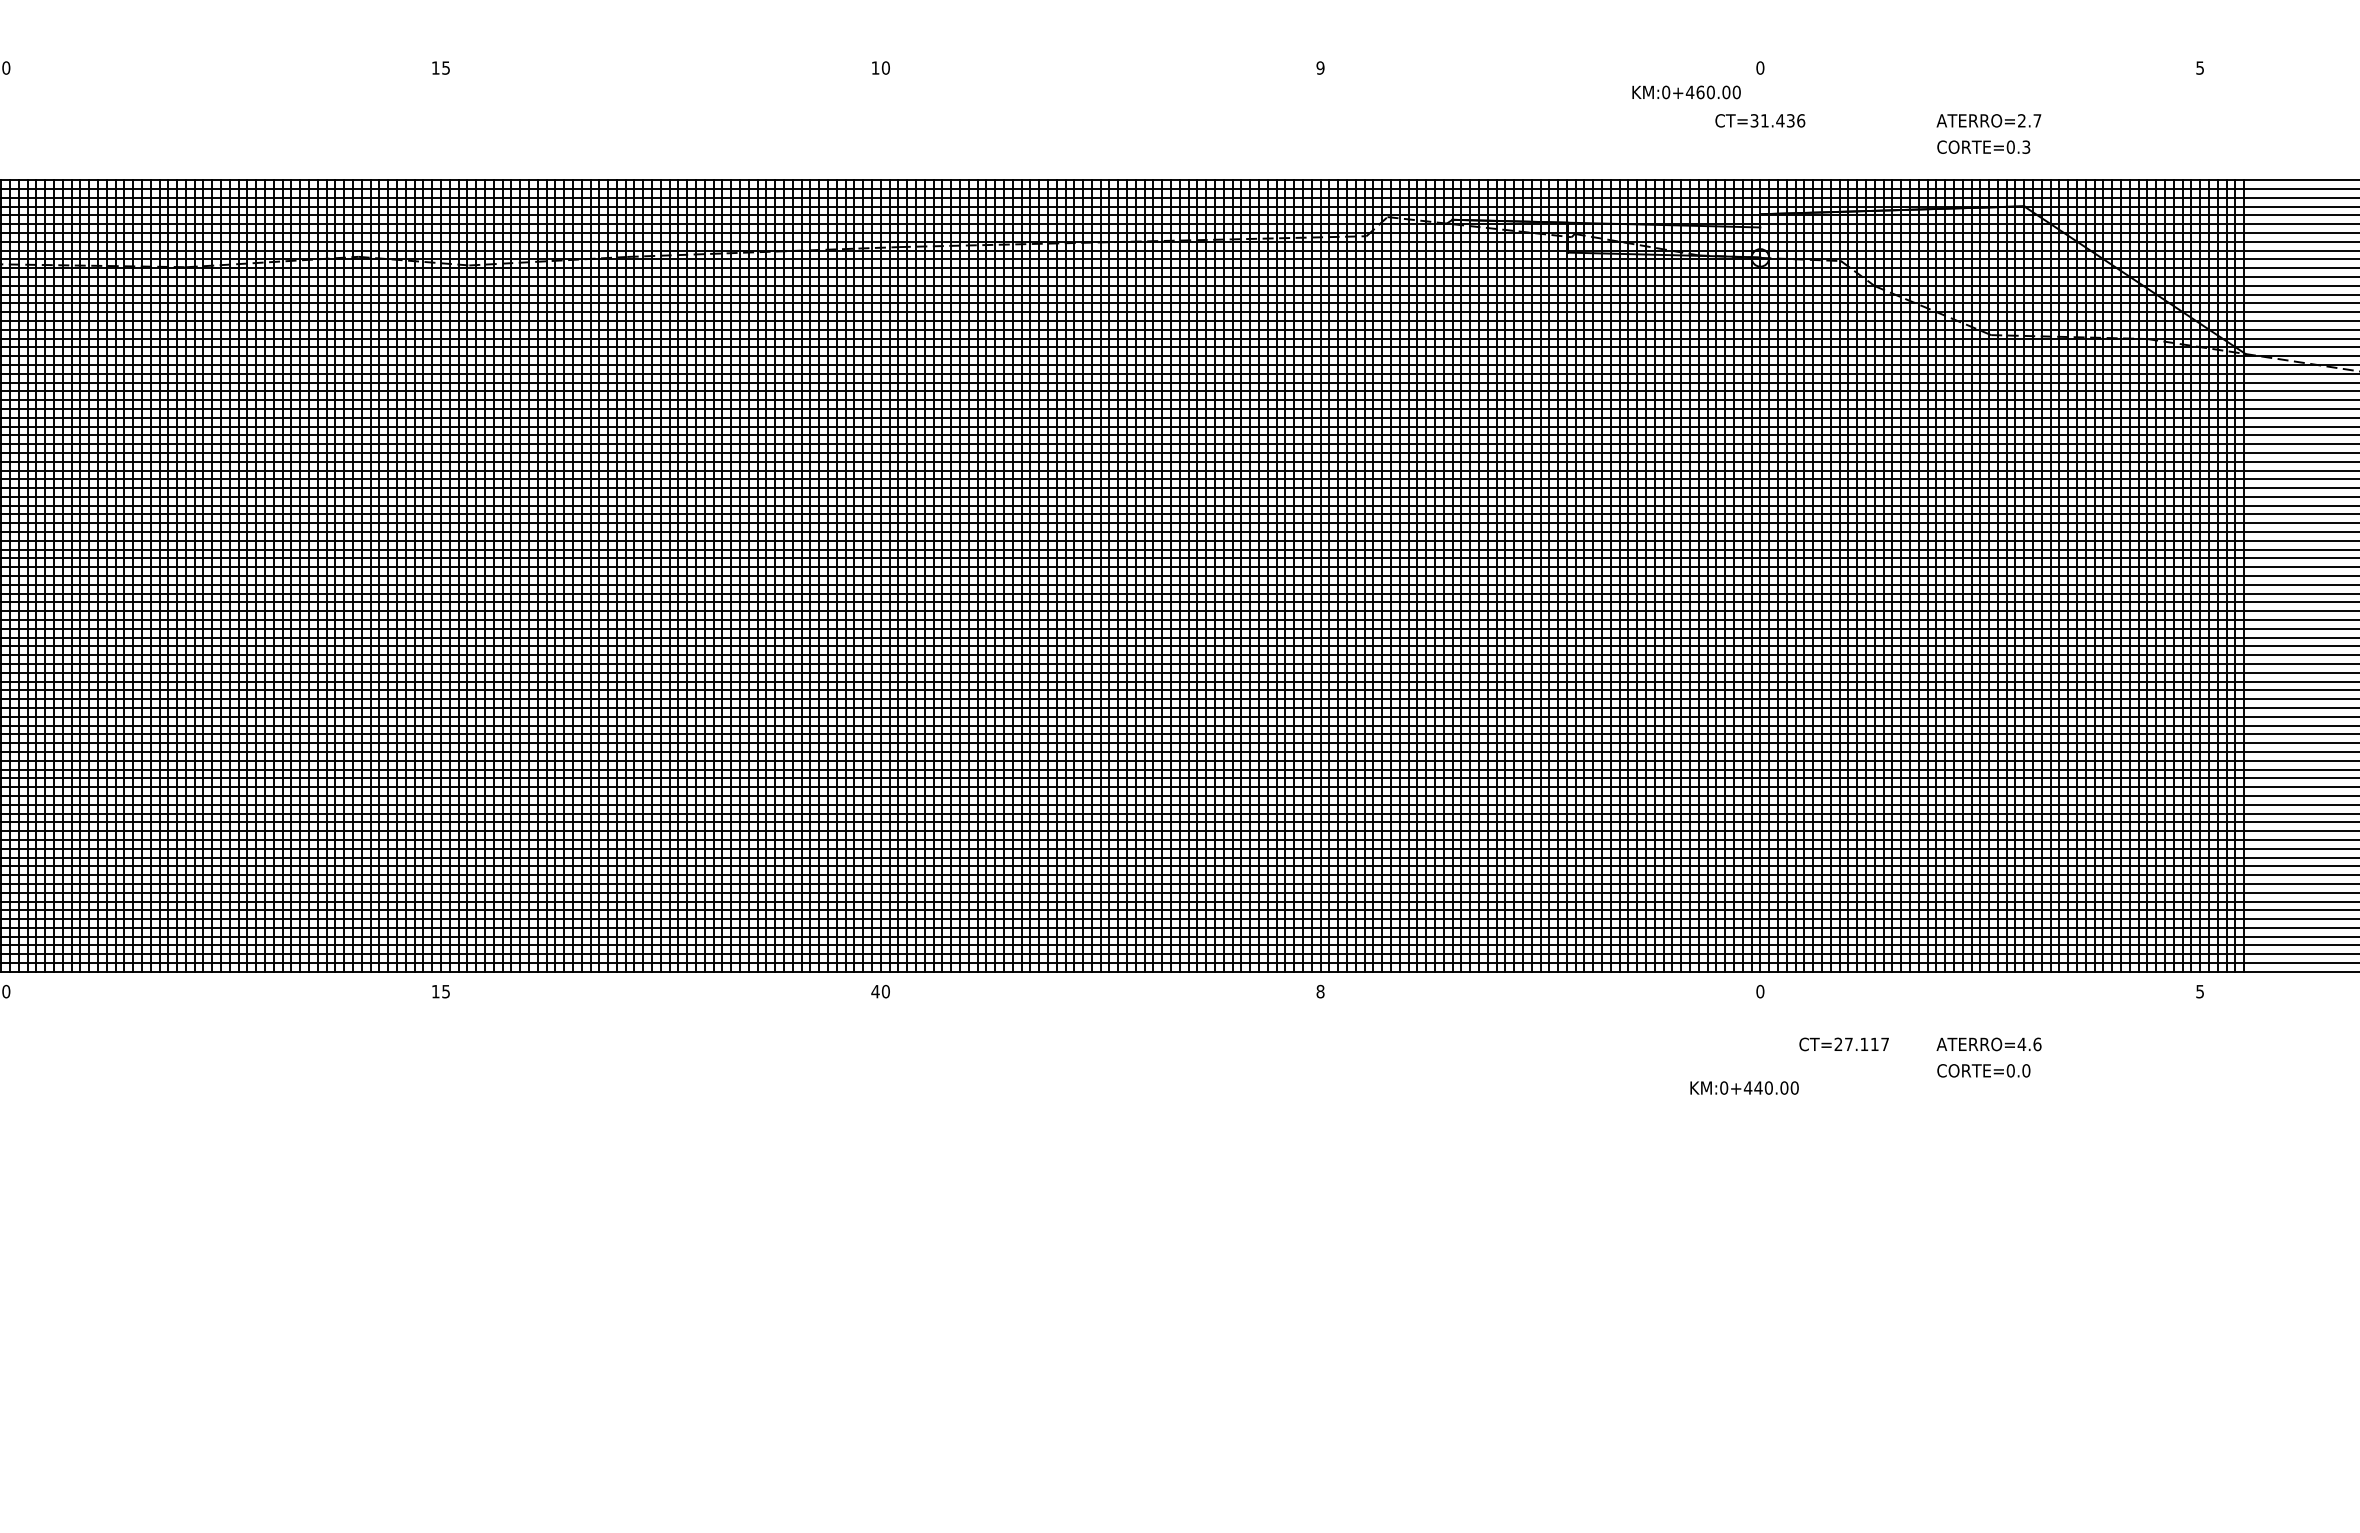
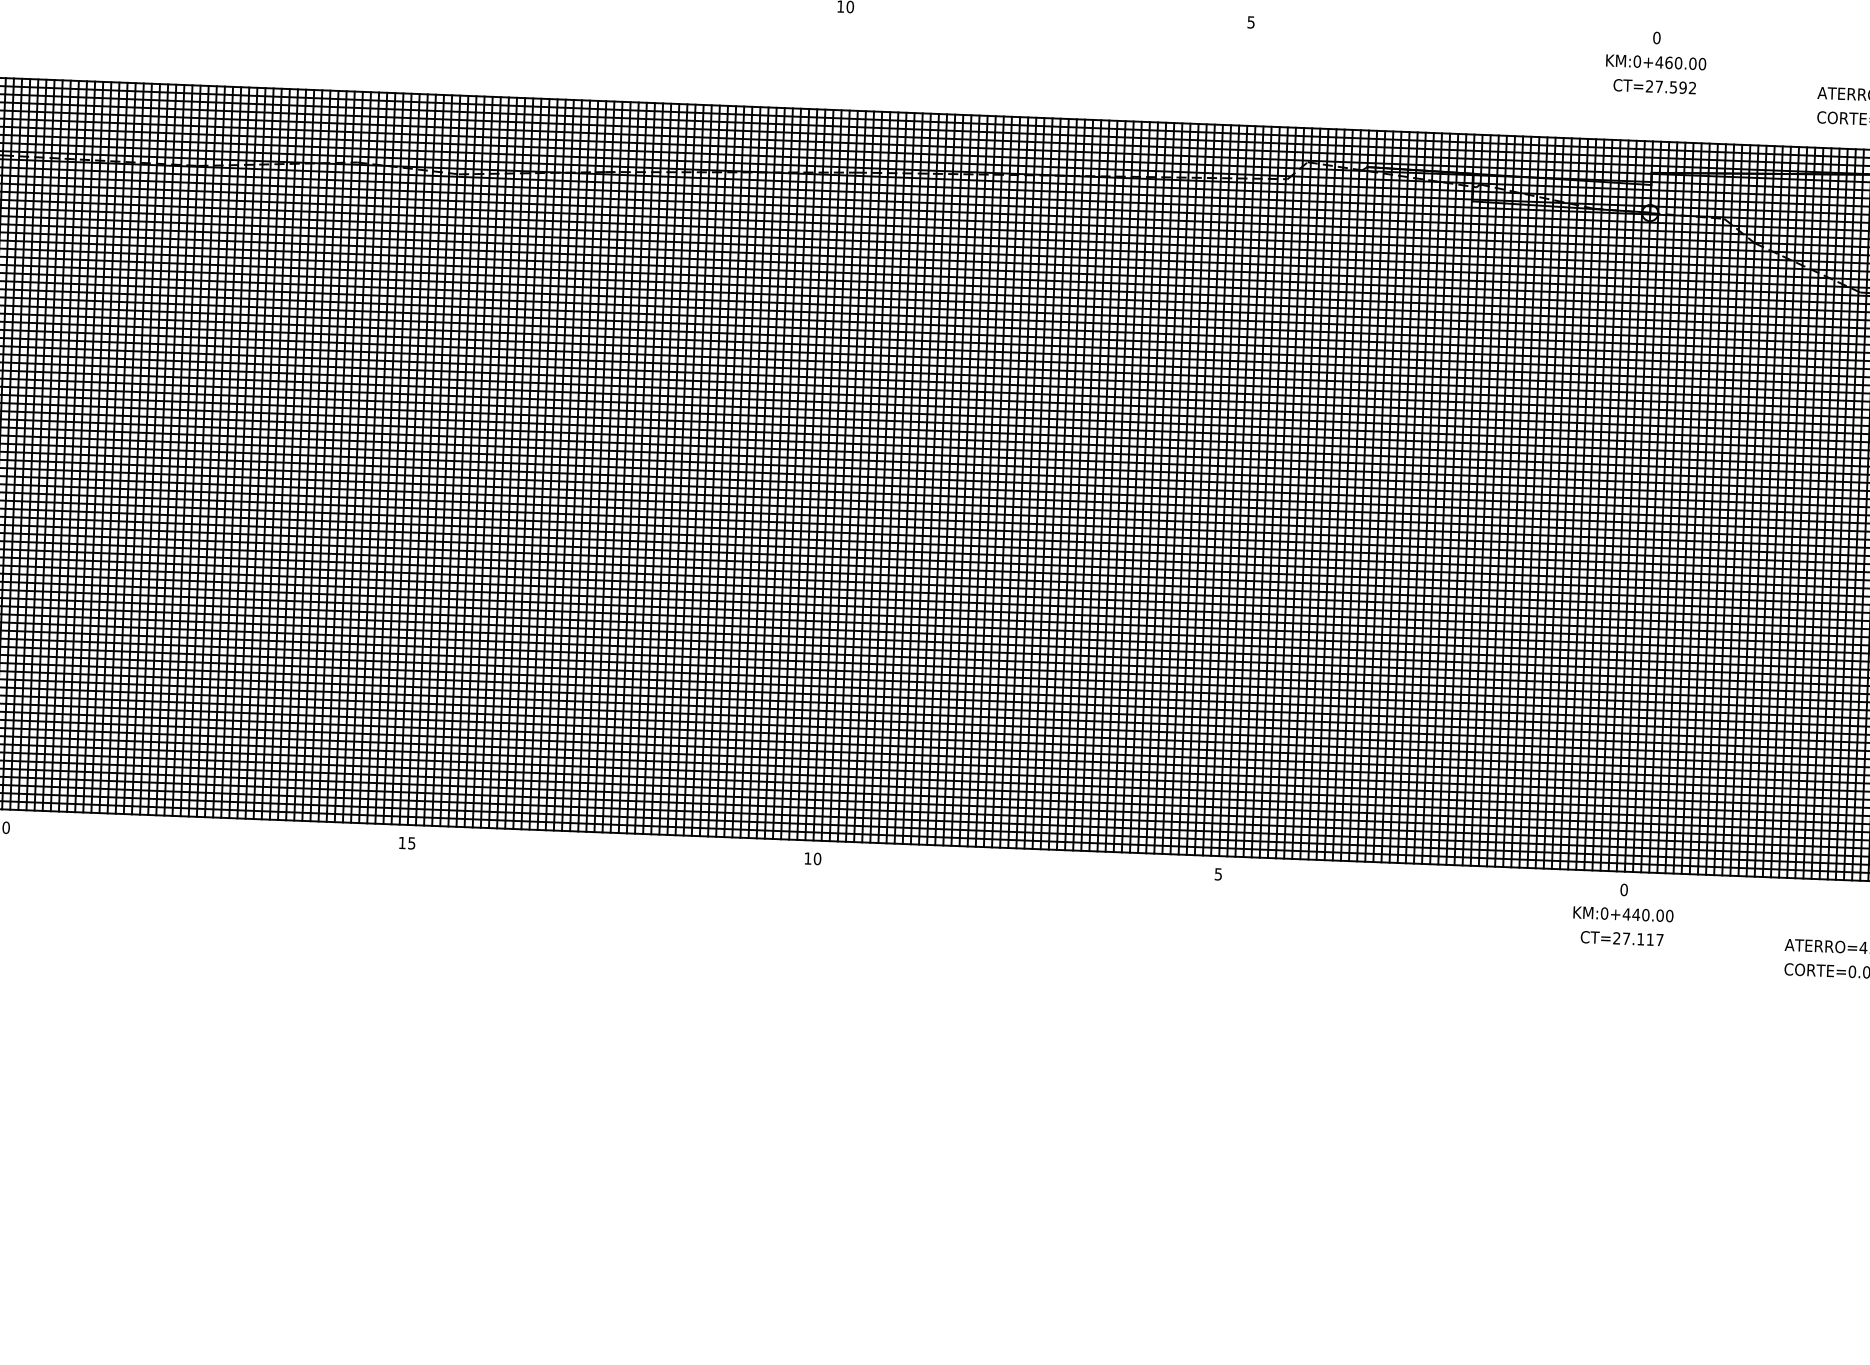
text: (1320, 67) -> (1251, 21), 9 -> 5
text: (1686, 92) -> (1656, 62), moved
text: (1777, 120) -> (1670, 86), CT=31.436 -> CT=27.592
text: (875, 991) -> (807, 858), 40 -> 10
text: (1320, 991) -> (1218, 874), 8 -> 5
text: (1843, 1044) -> (1621, 938), moved
text: (1744, 1087) -> (1623, 913), moved

